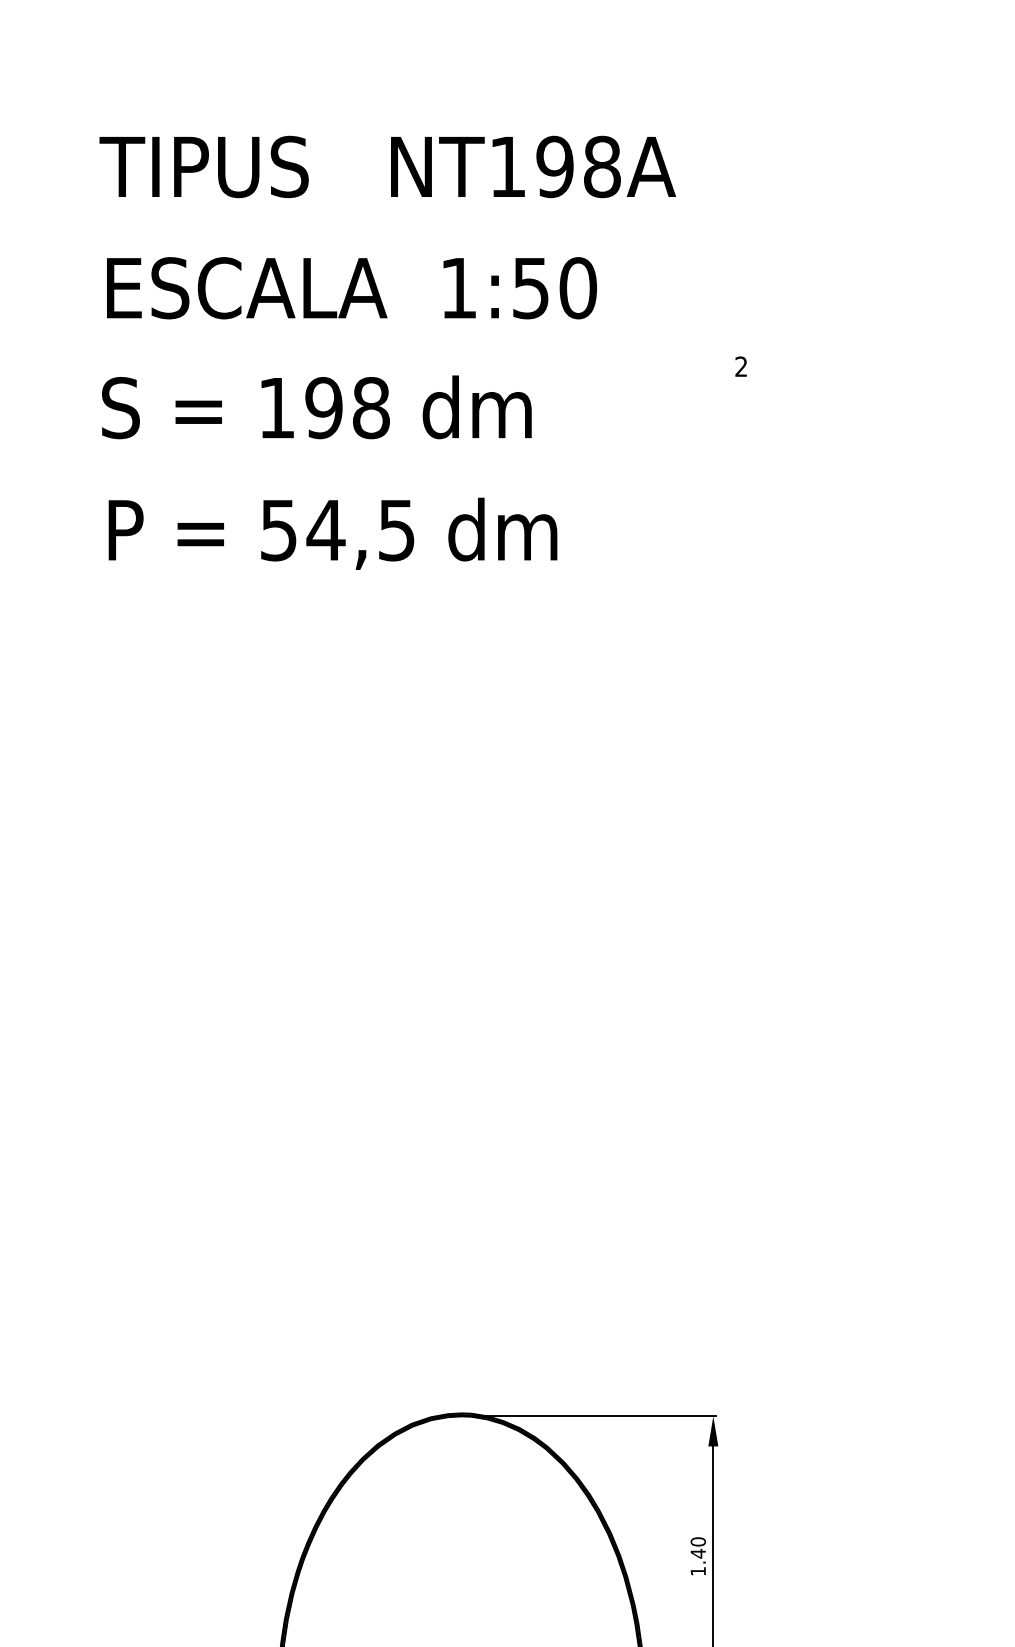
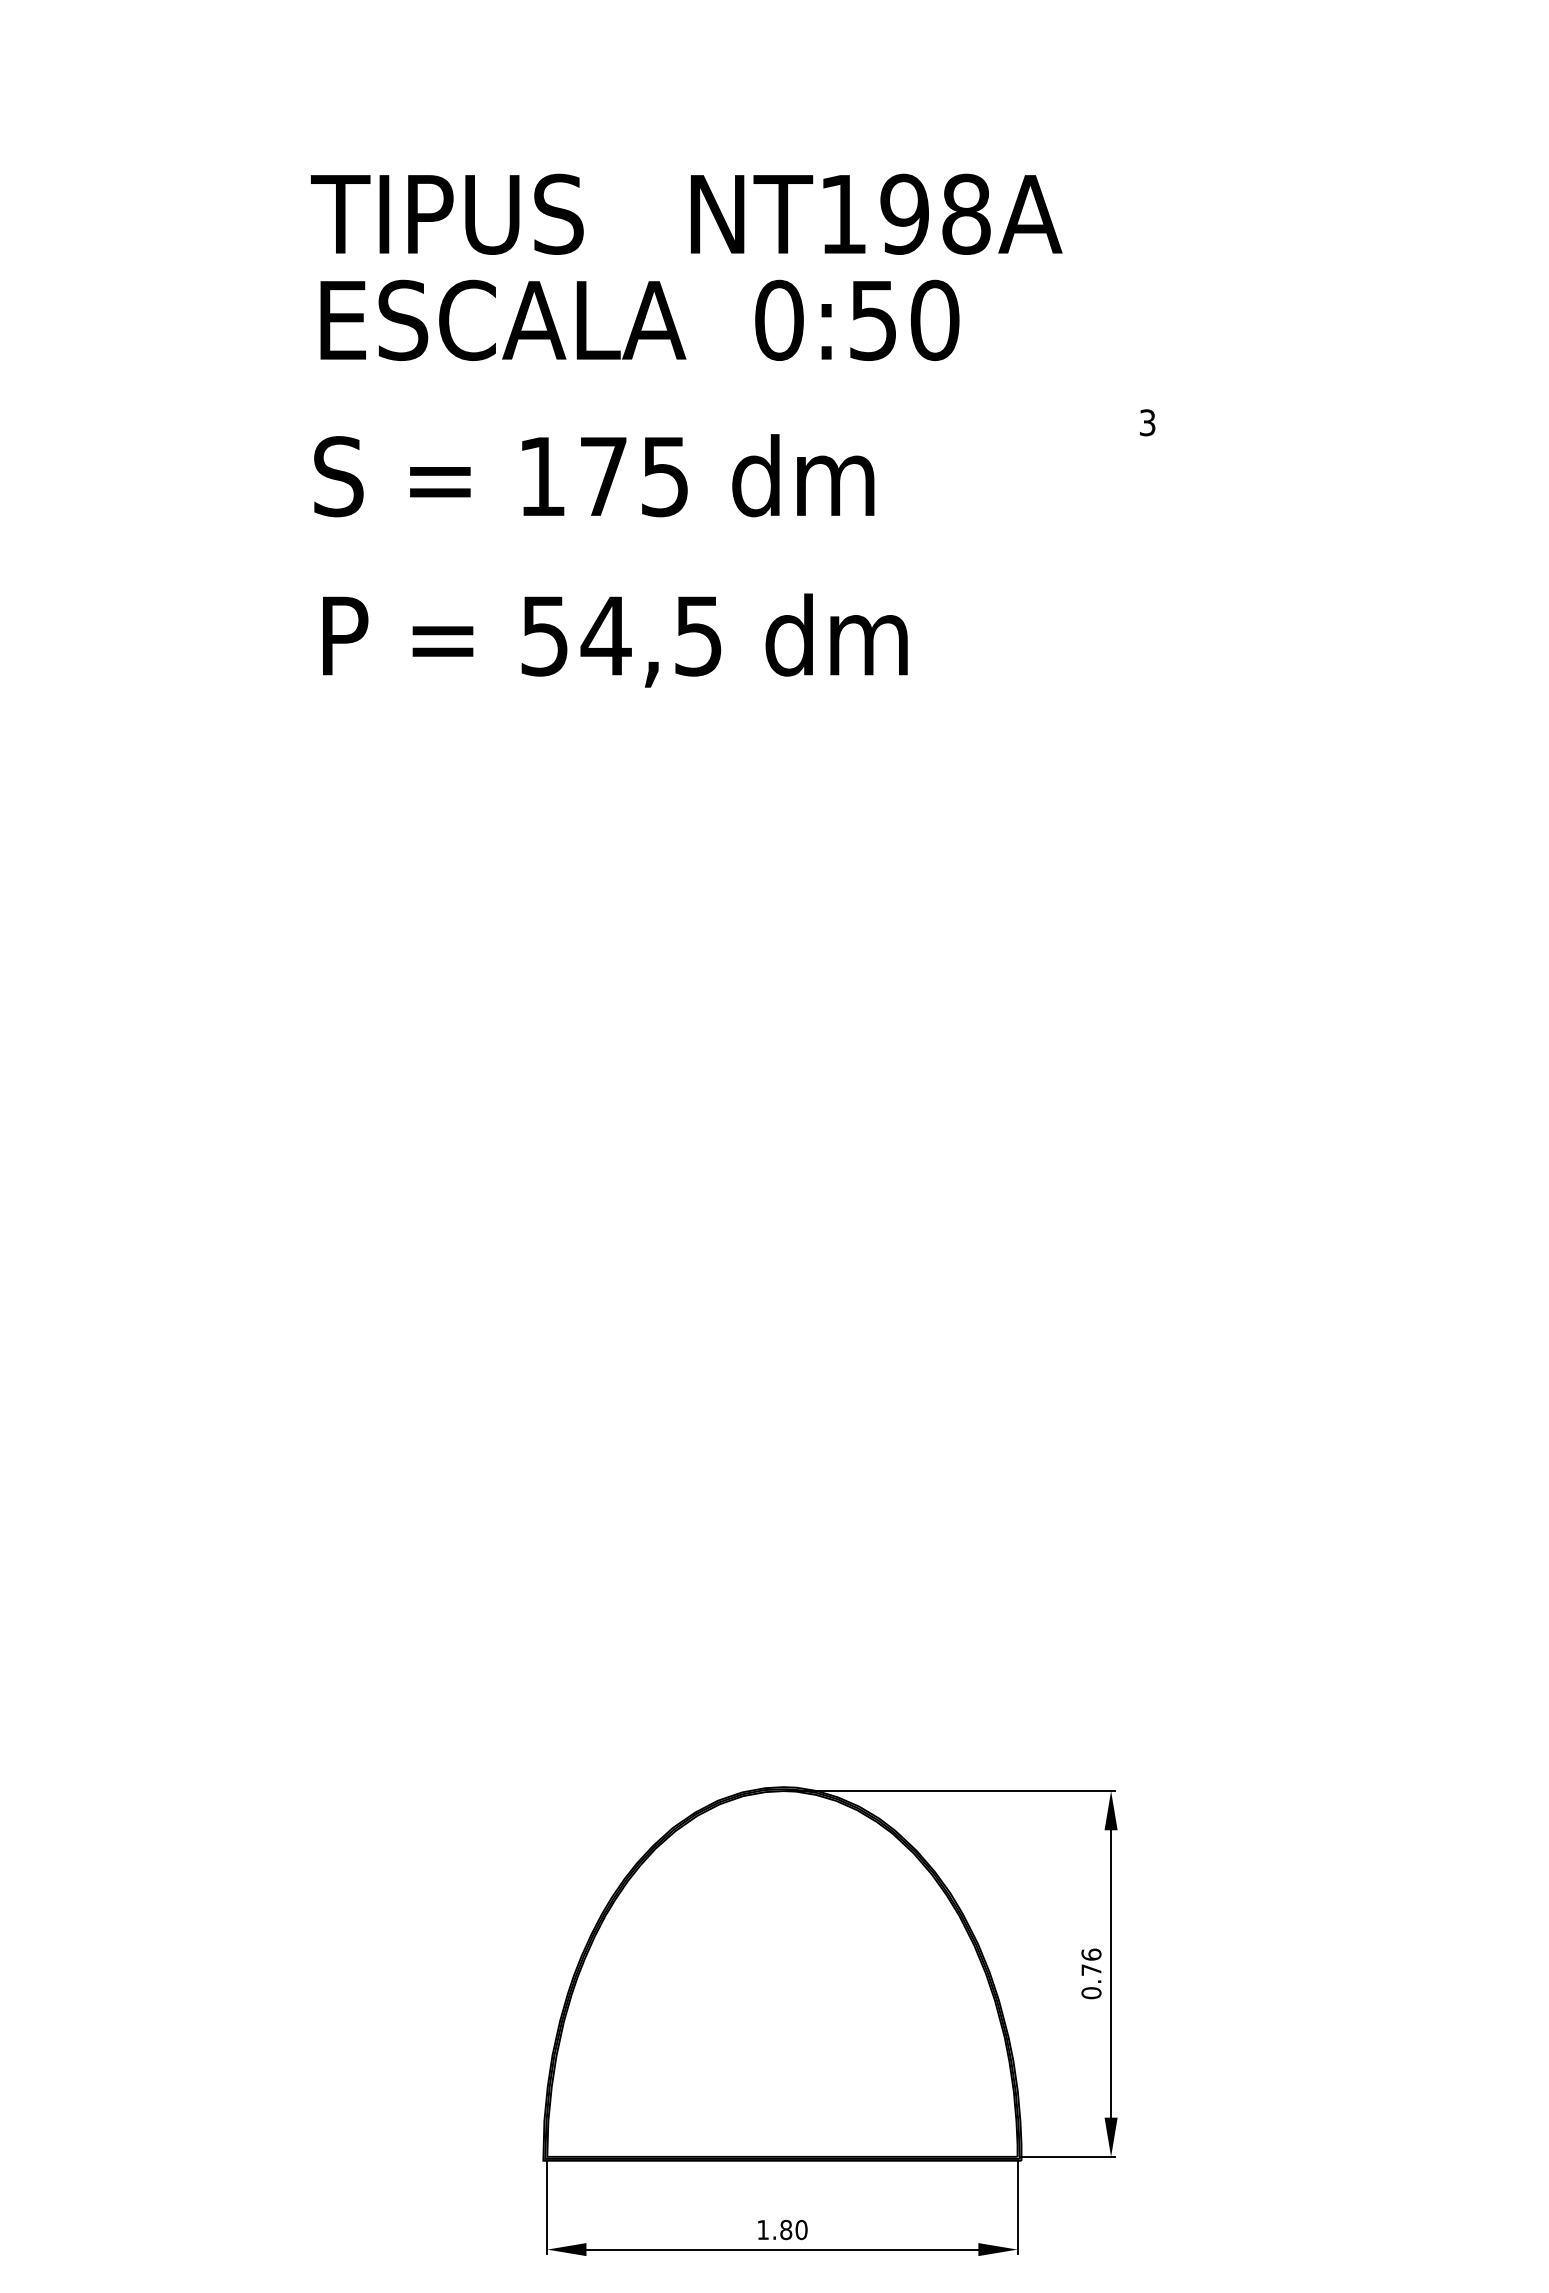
text: (387, 166) -> (686, 213), moved
text: (458, 288) -> (779, 320), 1:50 -> 0:50
text: (741, 366) -> (1147, 422), 2 -> 3
text: (347, 407) -> (634, 476), 198 -> 175
text: (698, 1556) -> (1091, 1973), 1.40 -> 0.76

